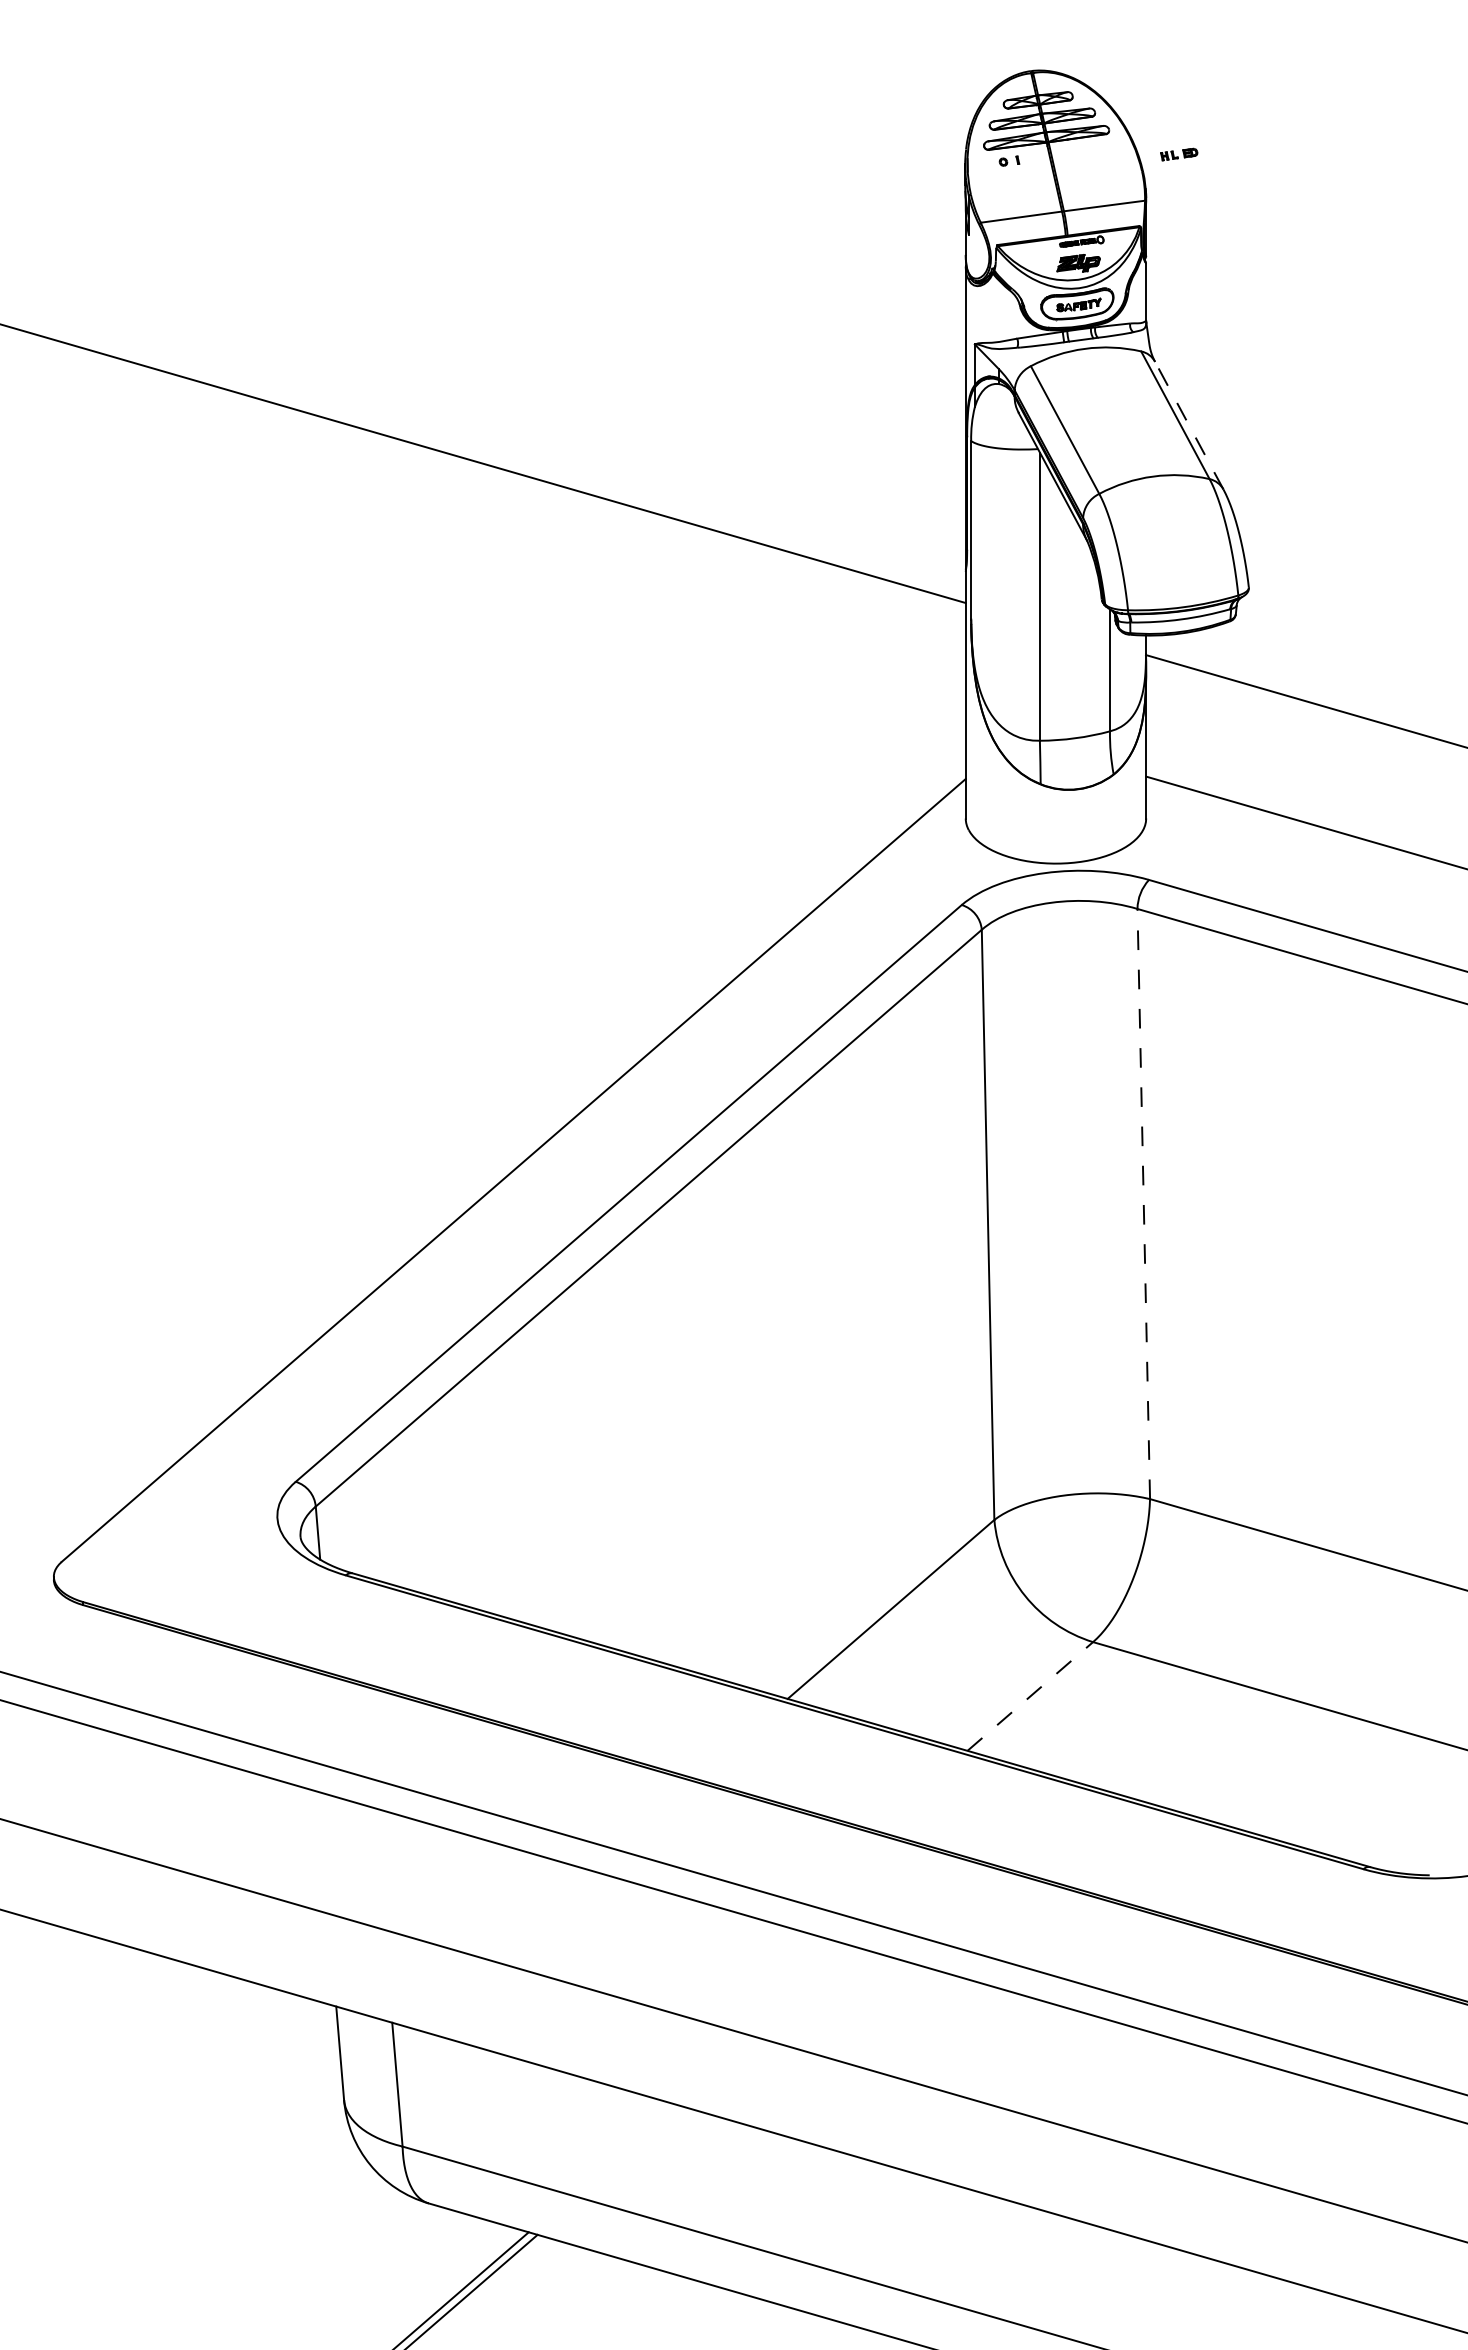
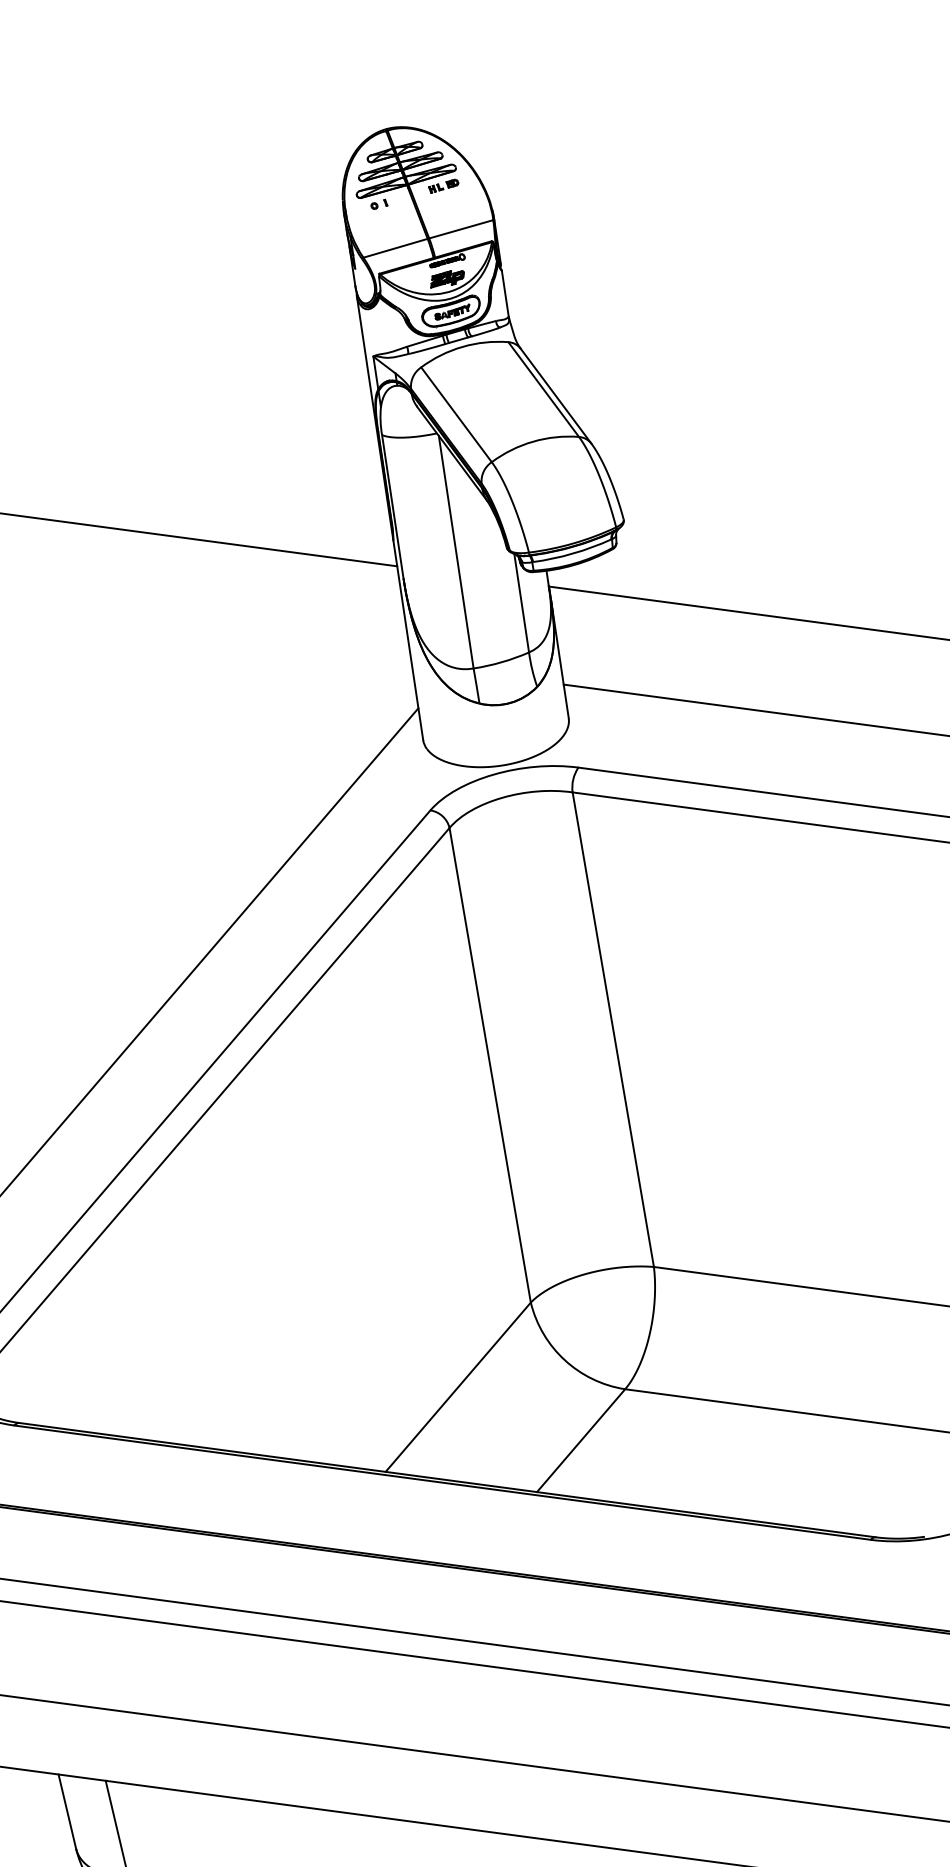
part: (1179, 154) -> (444, 186), moved
line: (1189, 425) -> (556, 396), dashed -> solid
line: (1143, 1203) -> (612, 1029), dashed -> solid
line: (1030, 1696) -> (581, 1440), dashed -> solid

